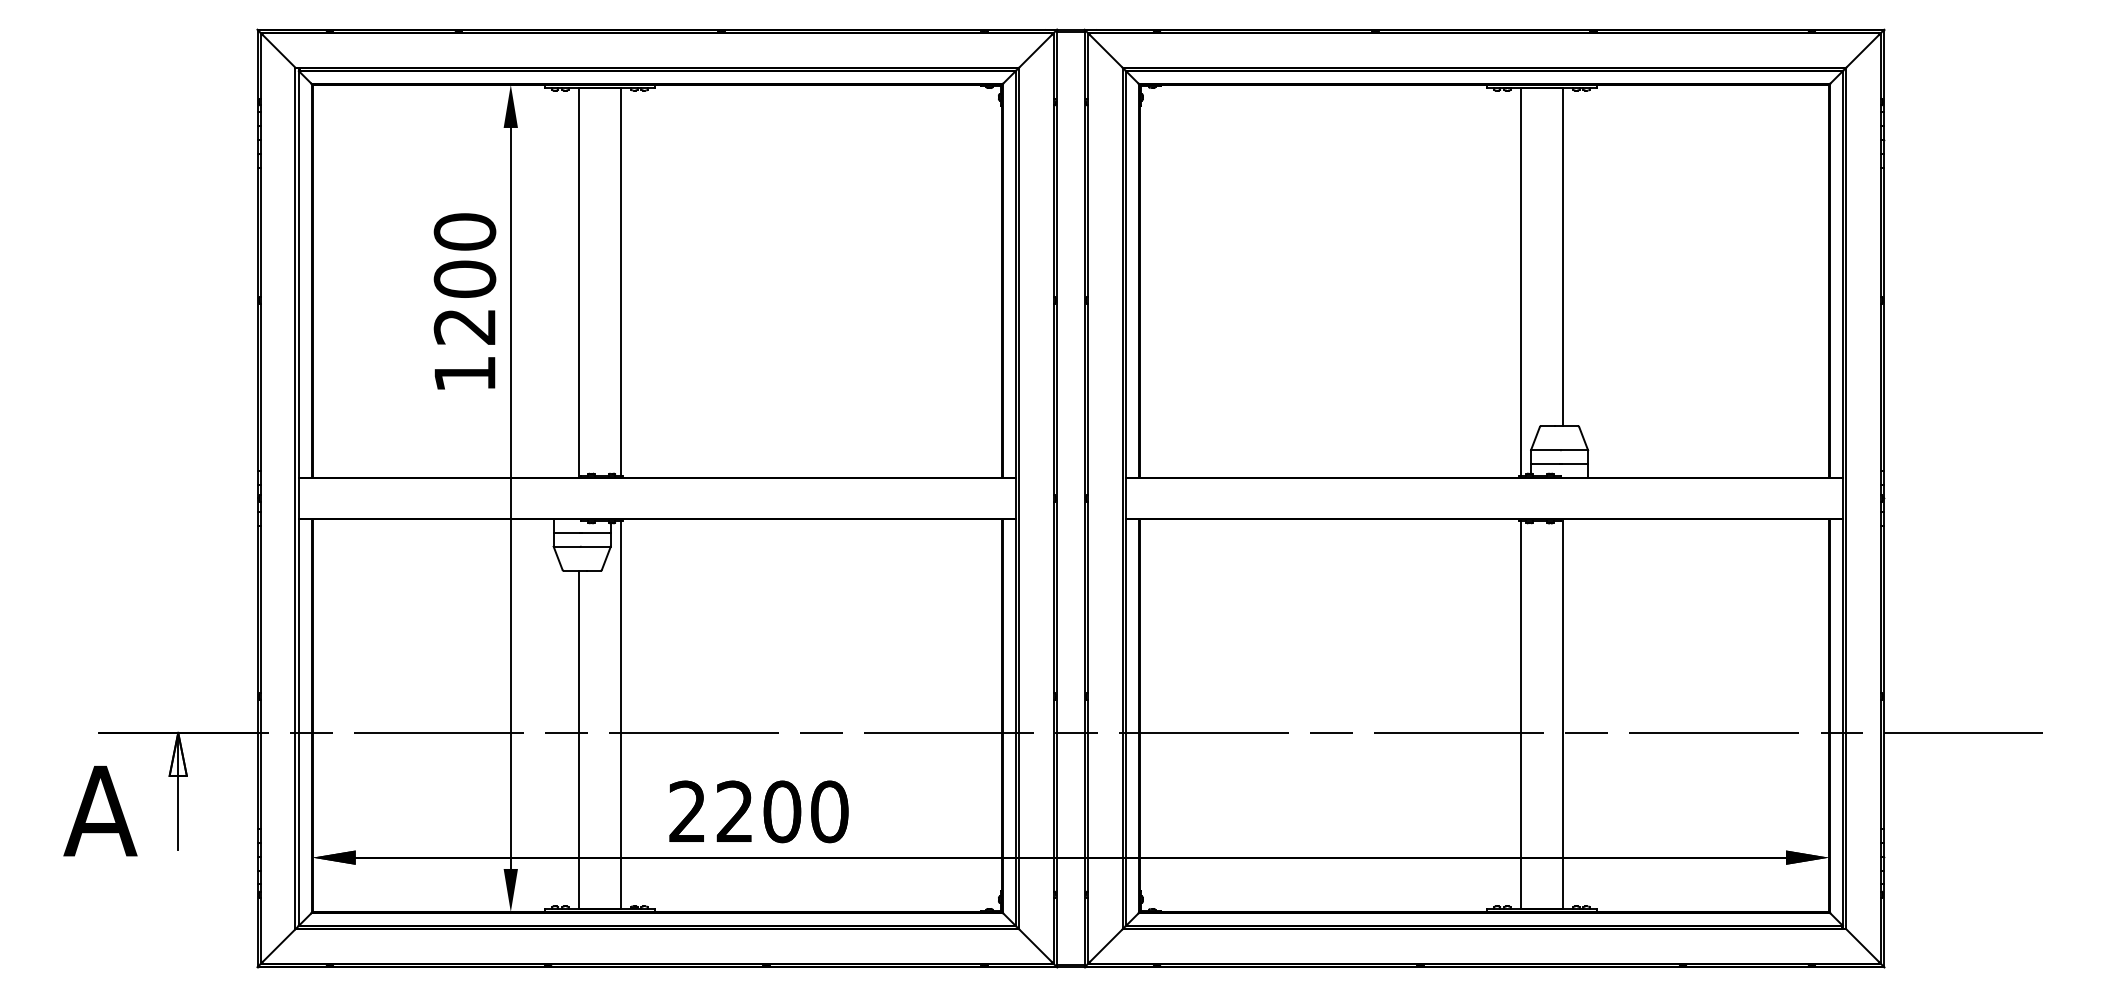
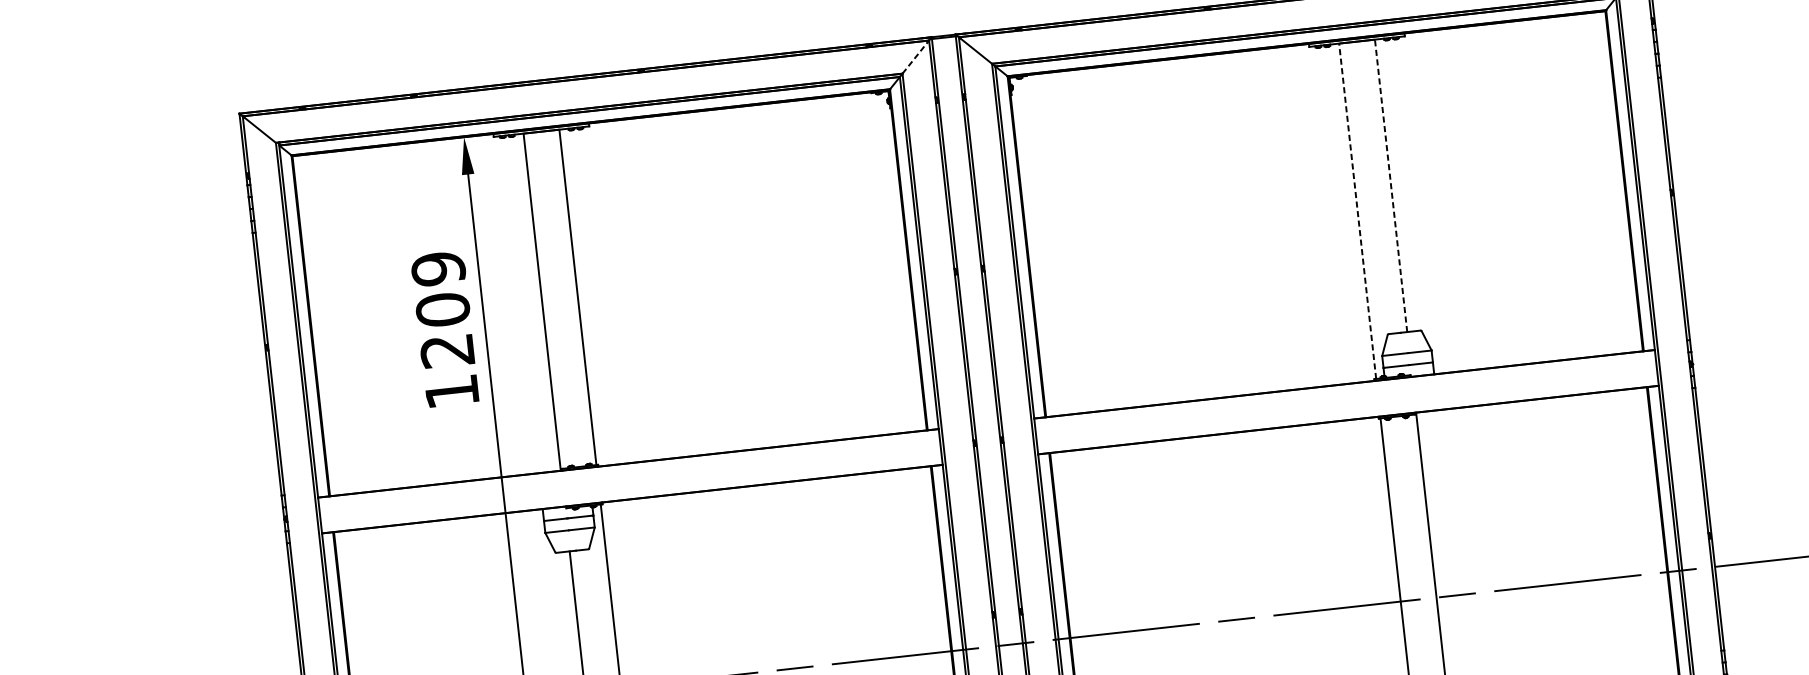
line: (1035, 50) -> (915, 57), solid -> dashed
text: (464, 231) -> (437, 268), 1200 -> 1209
line: (1562, 257) -> (1391, 186), solid -> dashed
line: (1521, 282) -> (1357, 211), solid -> dashed

